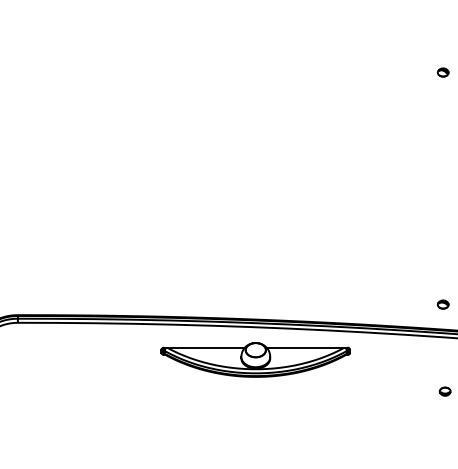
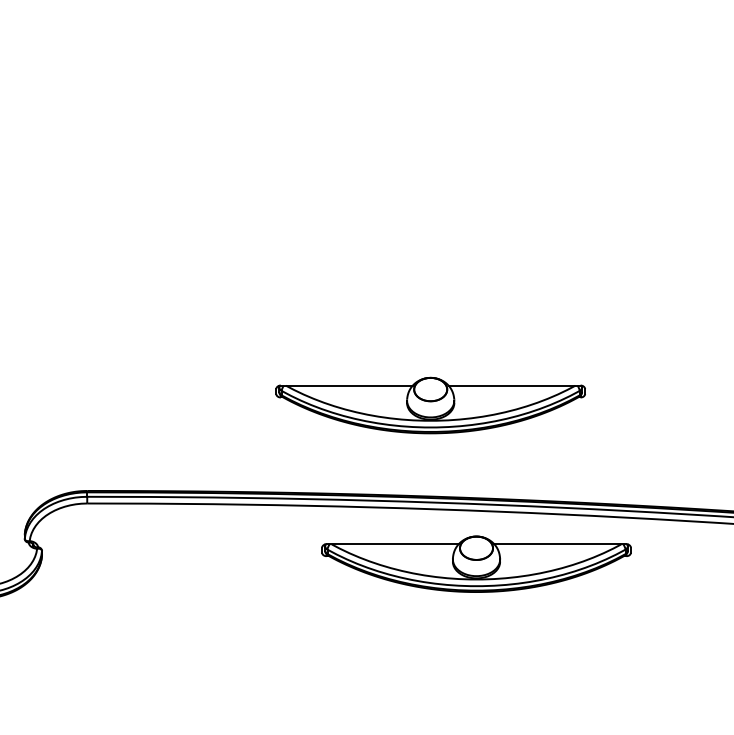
part: (227, 262) -> (430, 404), added

